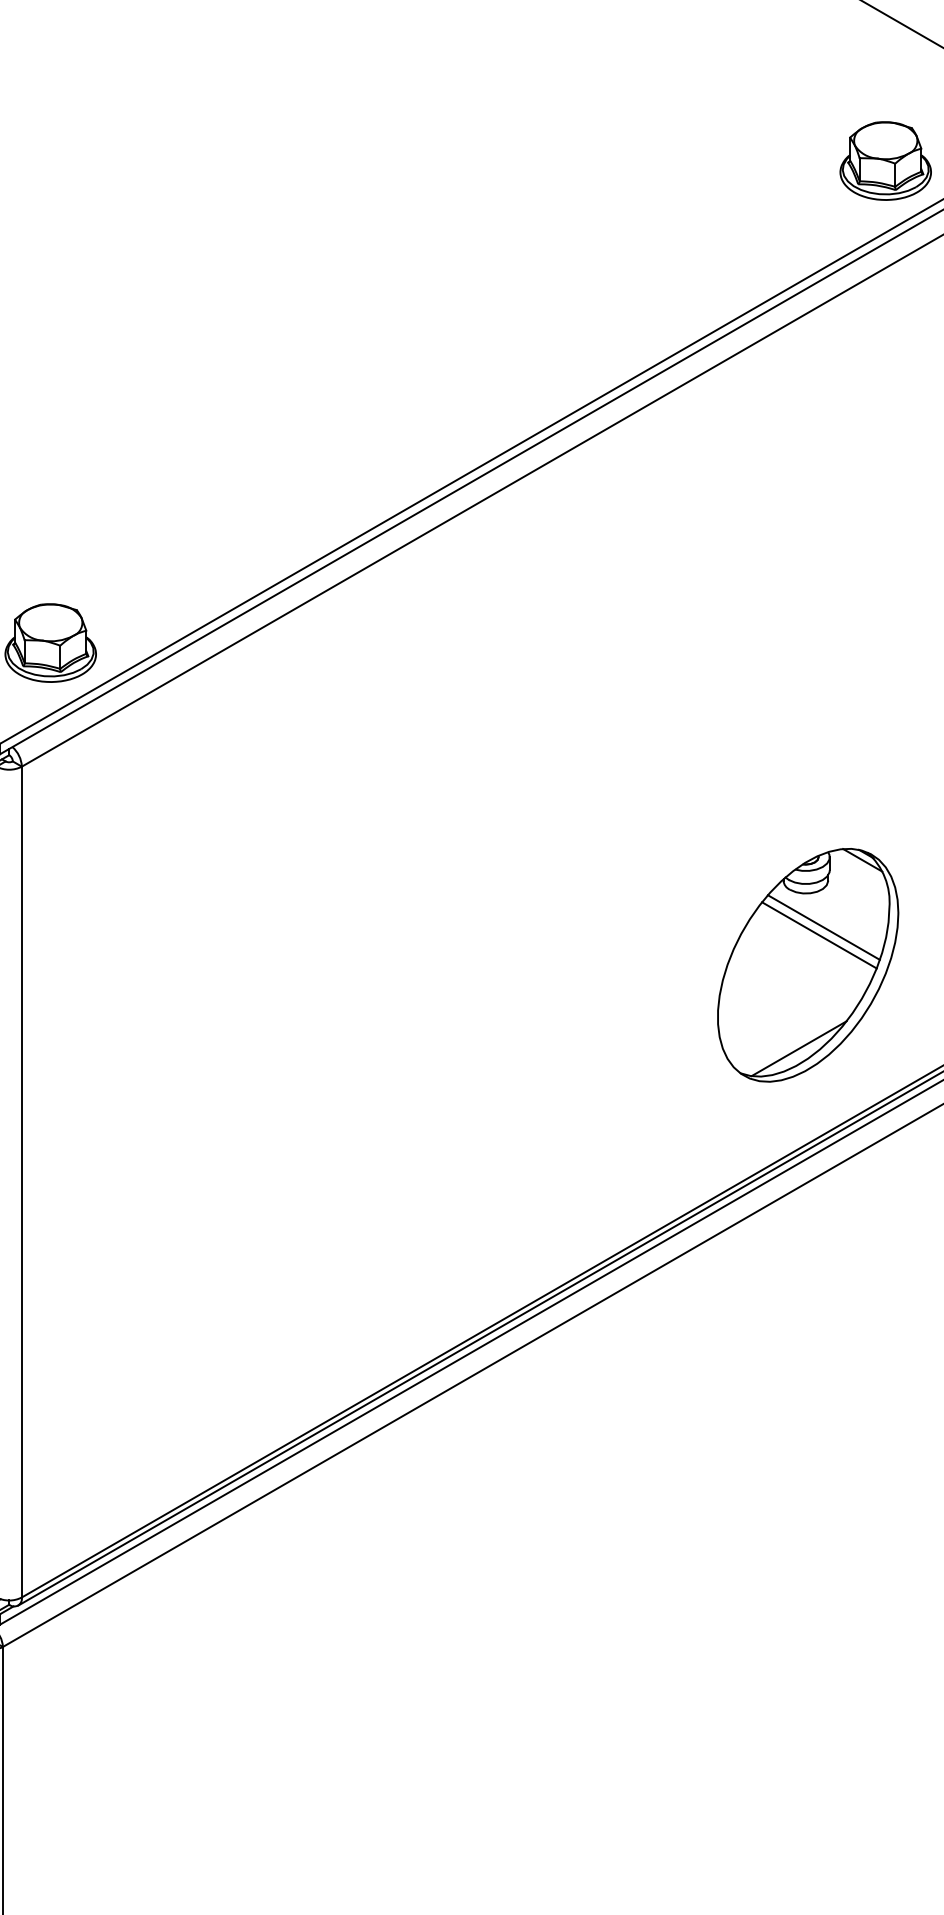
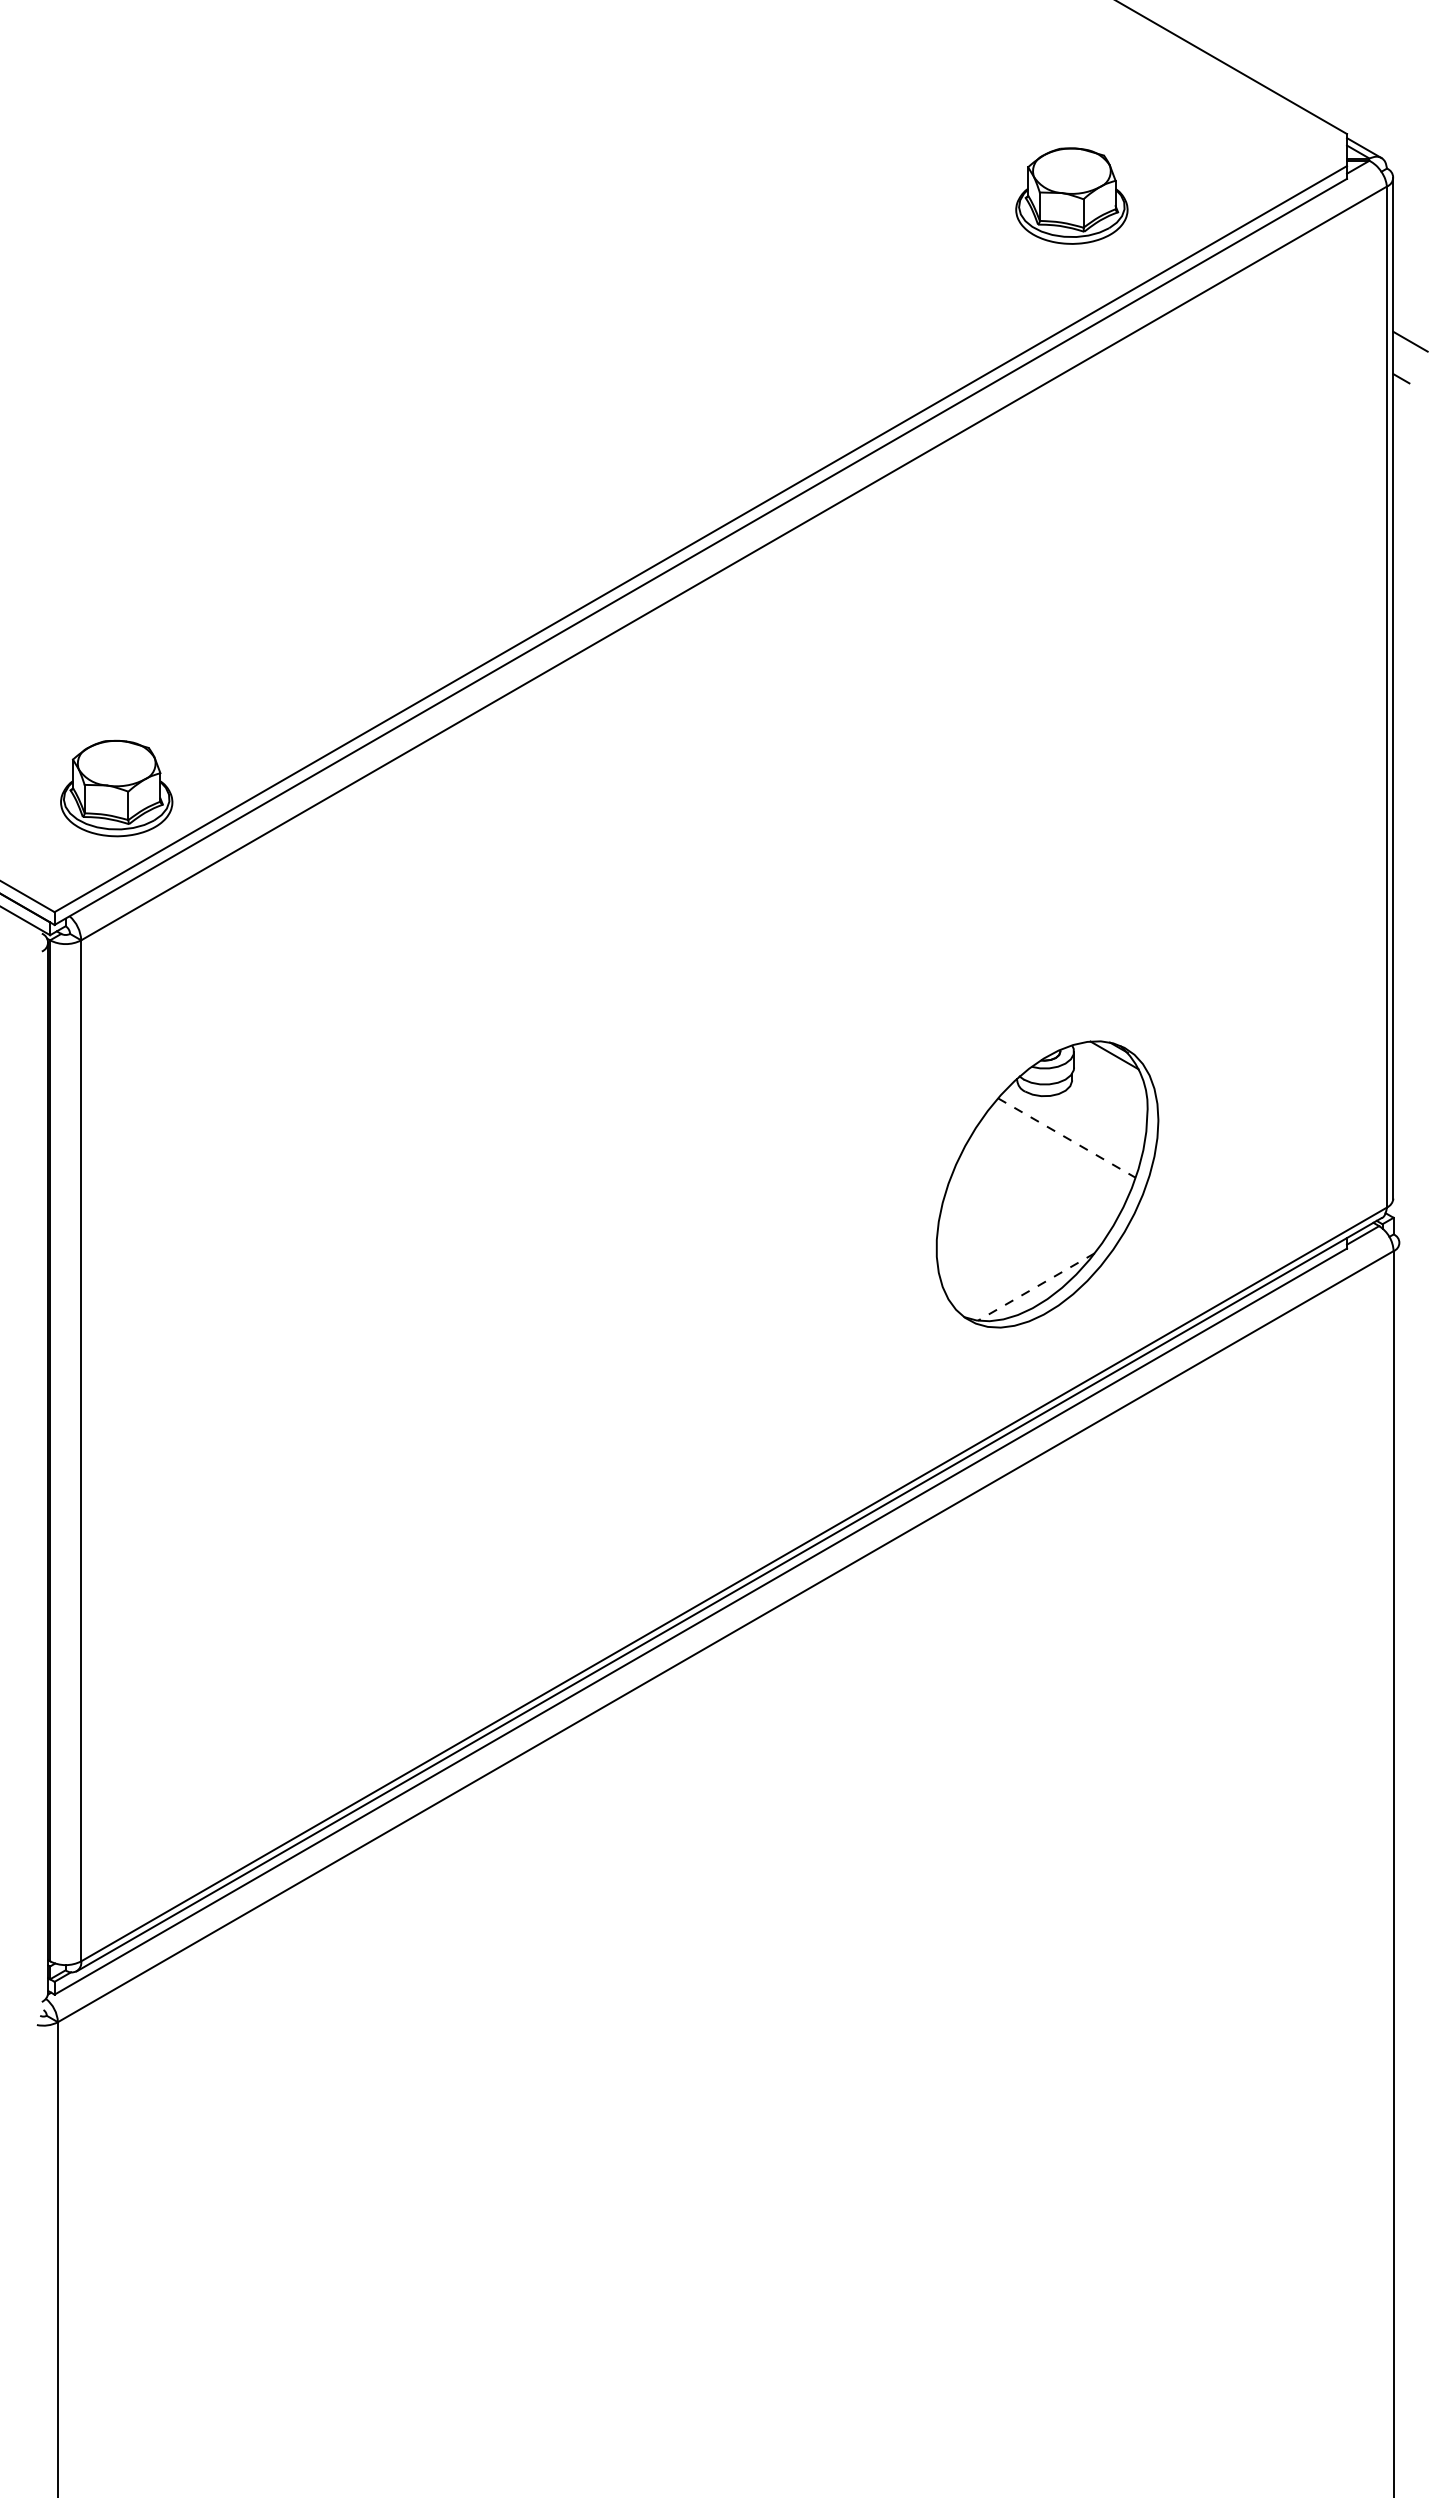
part: (885, 160) -> (1071, 195), moved
line: (824, 927) -> (1067, 1138), solid -> dashed
line: (818, 935) -> (1060, 1147), removed
line: (798, 1049) -> (1035, 1287), solid -> dashed

